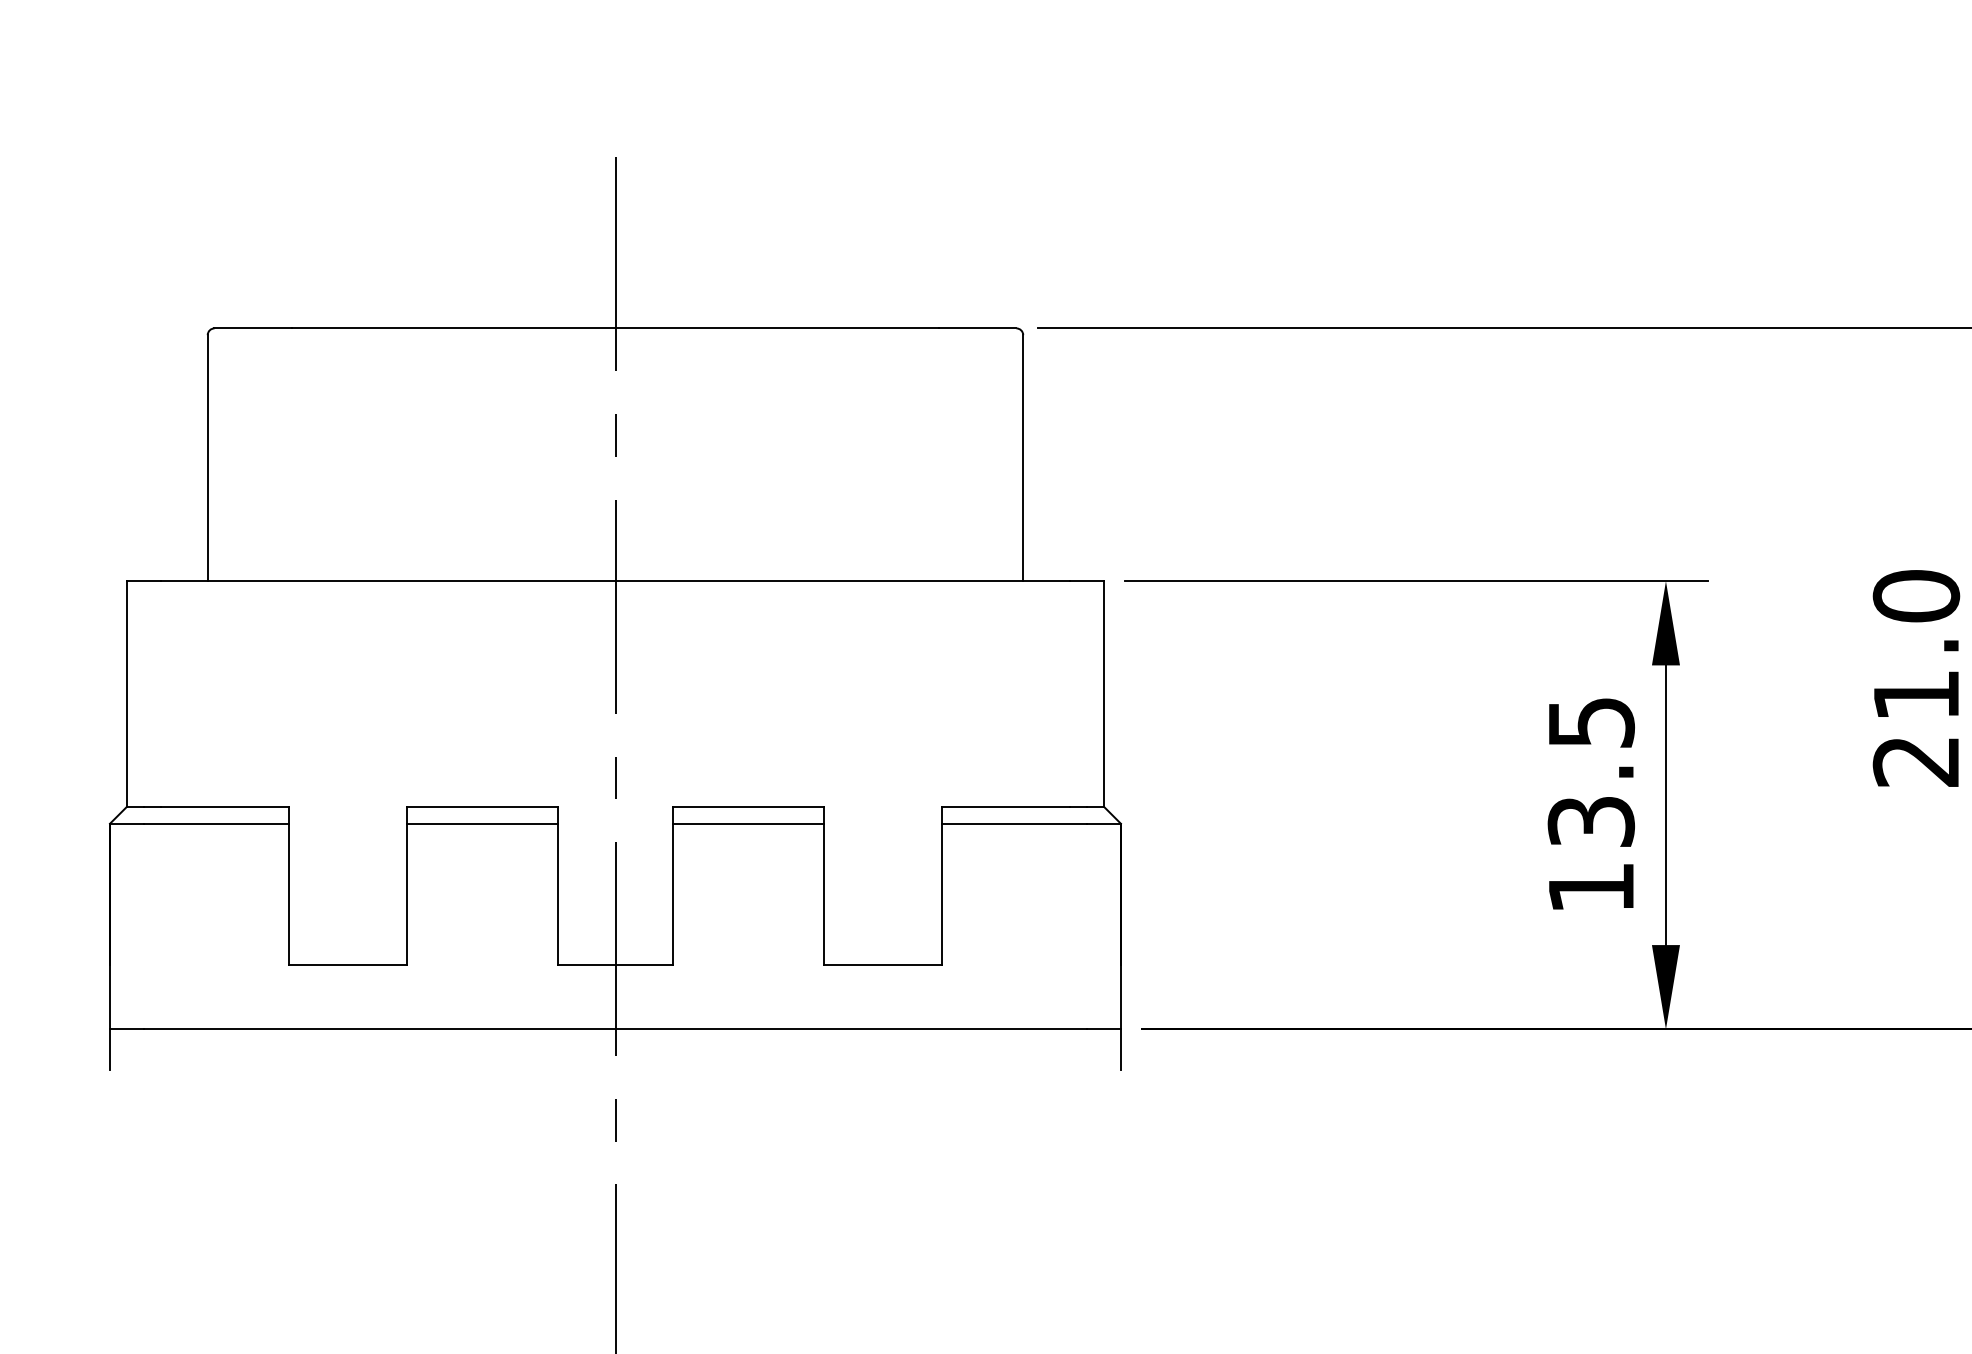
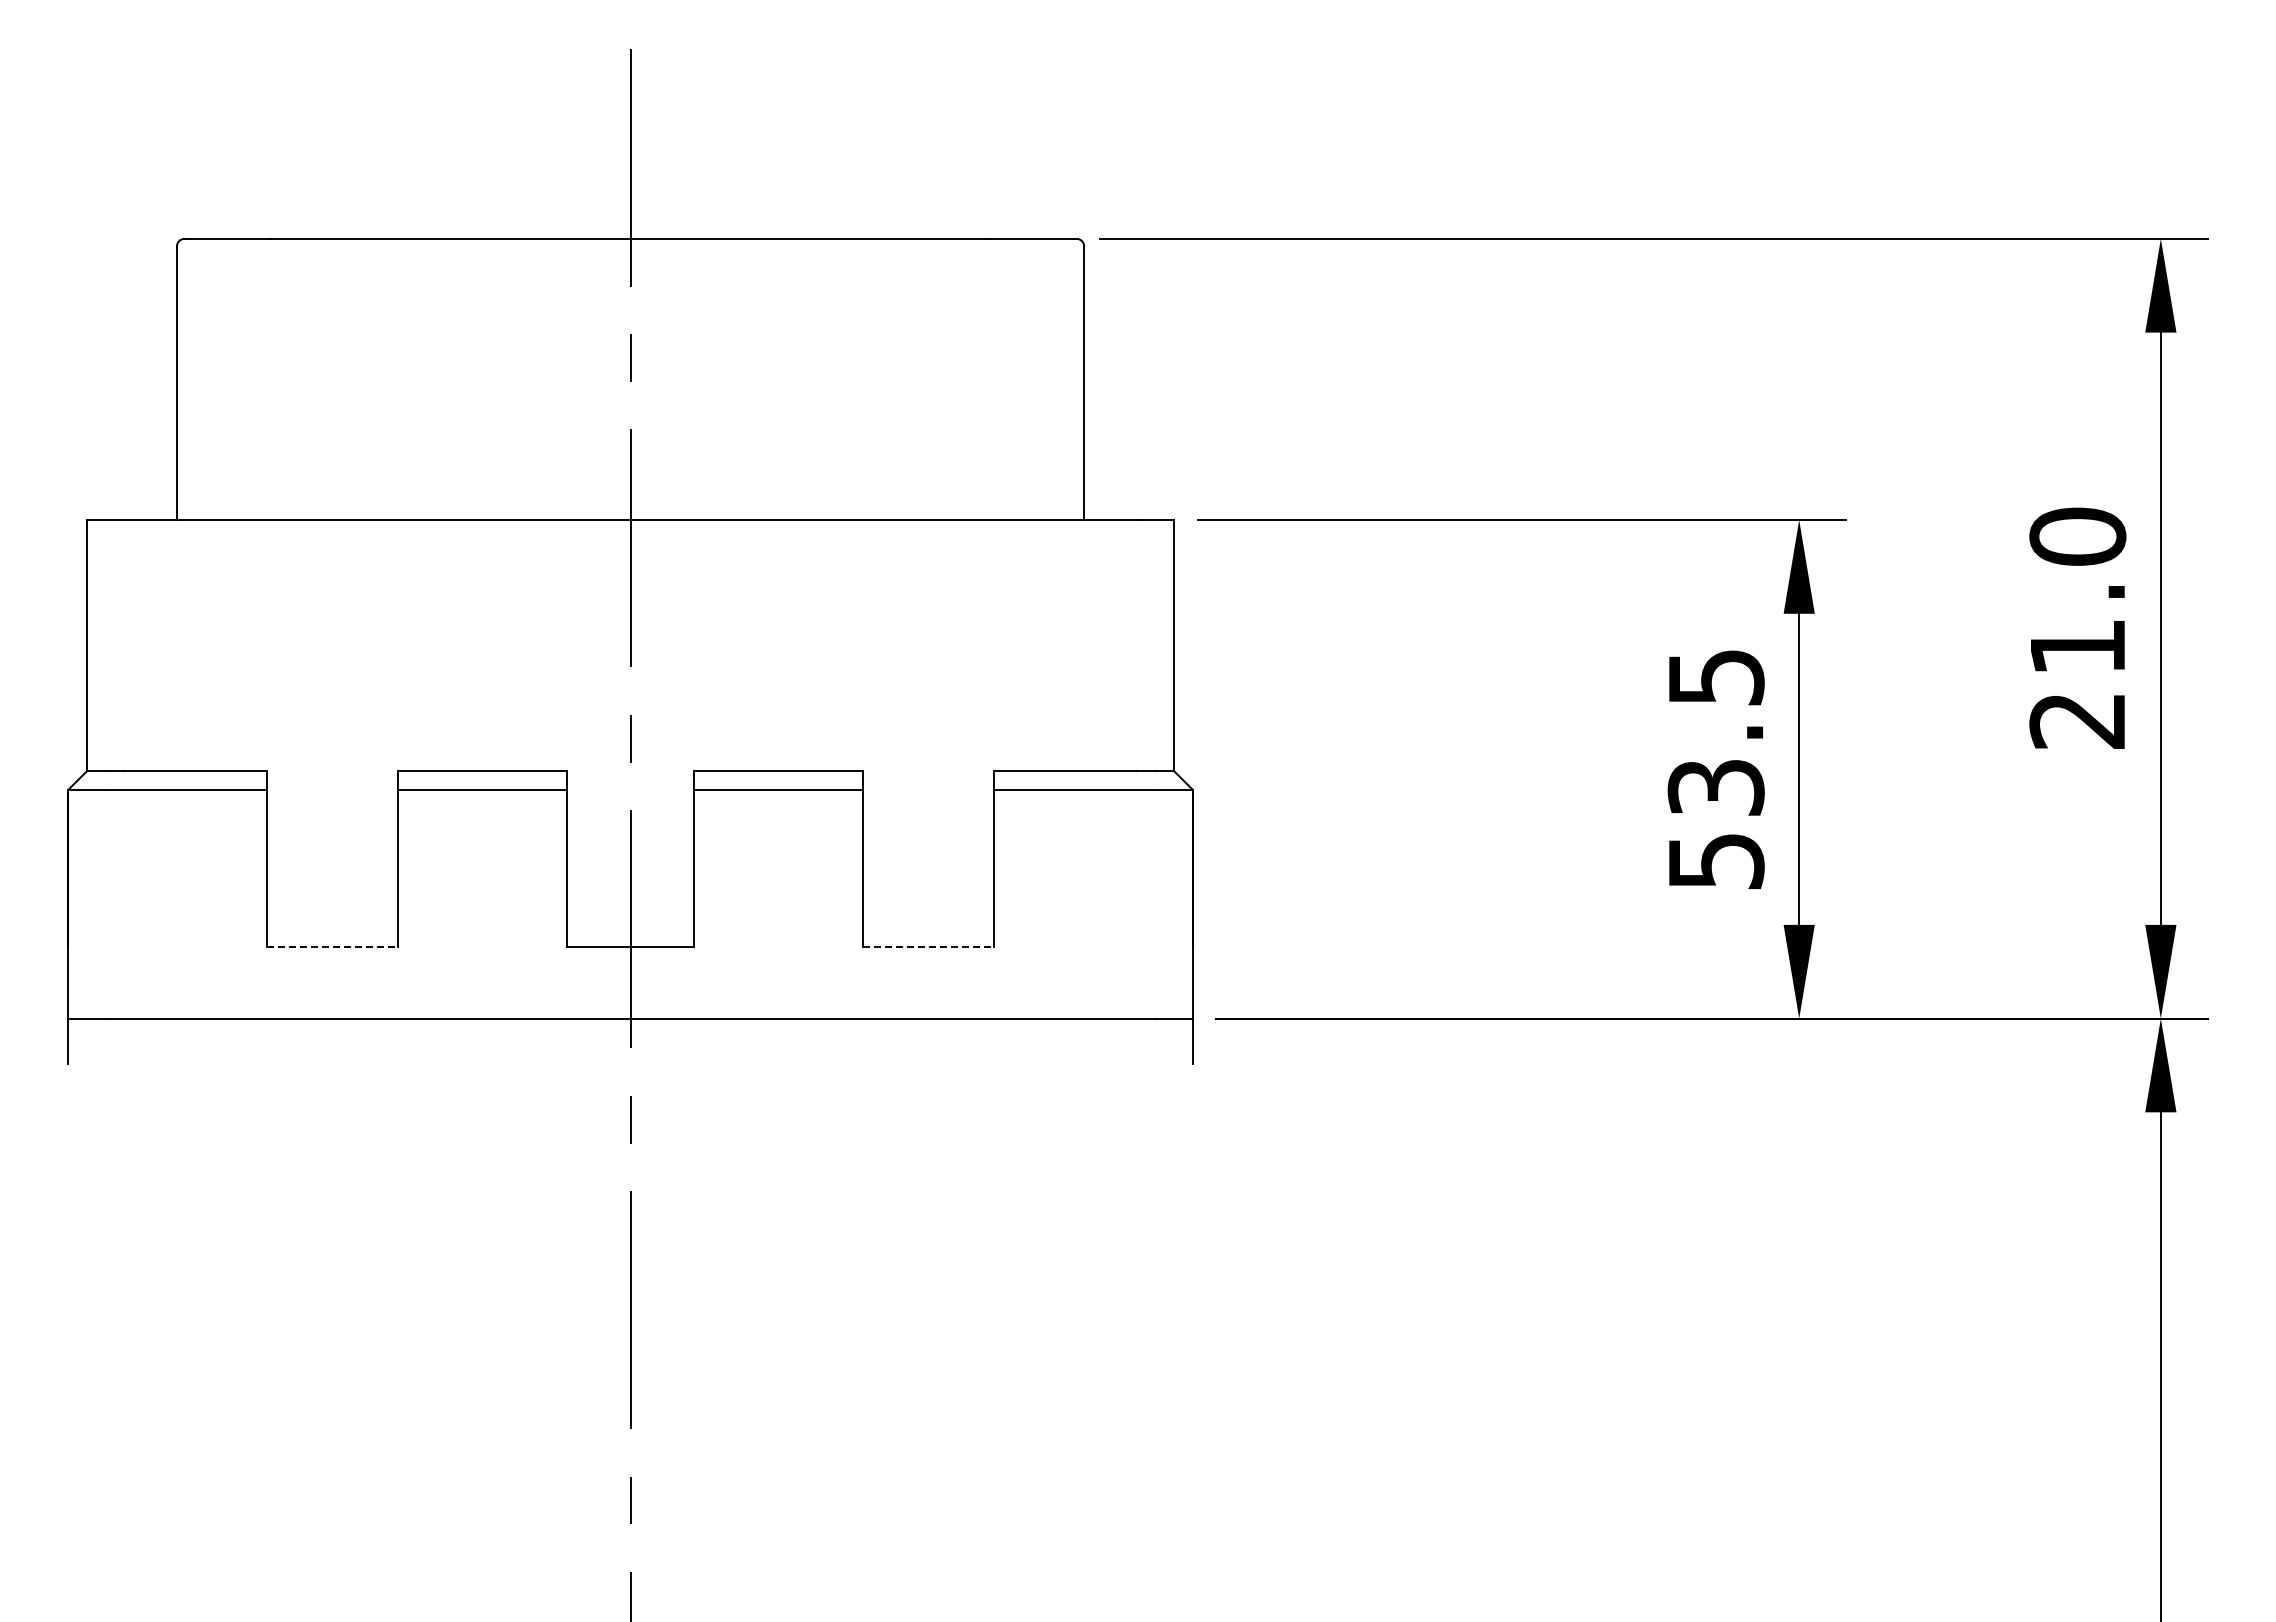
text: (1591, 888) -> (1716, 861), 13.5 -> 53.5
line: (347, 965) -> (332, 947), solid -> dashed
line: (883, 965) -> (928, 947), solid -> dashed

